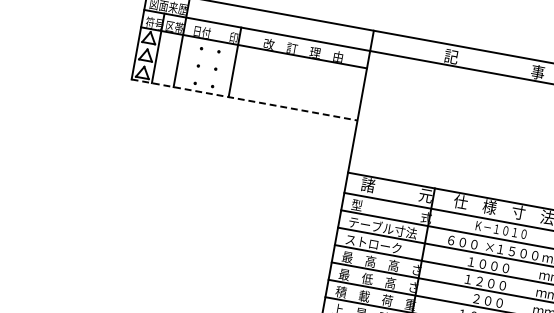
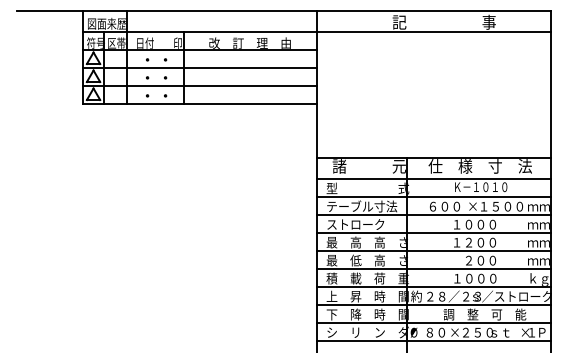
line: (251, 65) -> (200, 67), added
line: (248, 82) -> (200, 85), added
line: (245, 100) -> (200, 103), dashed -> solid

